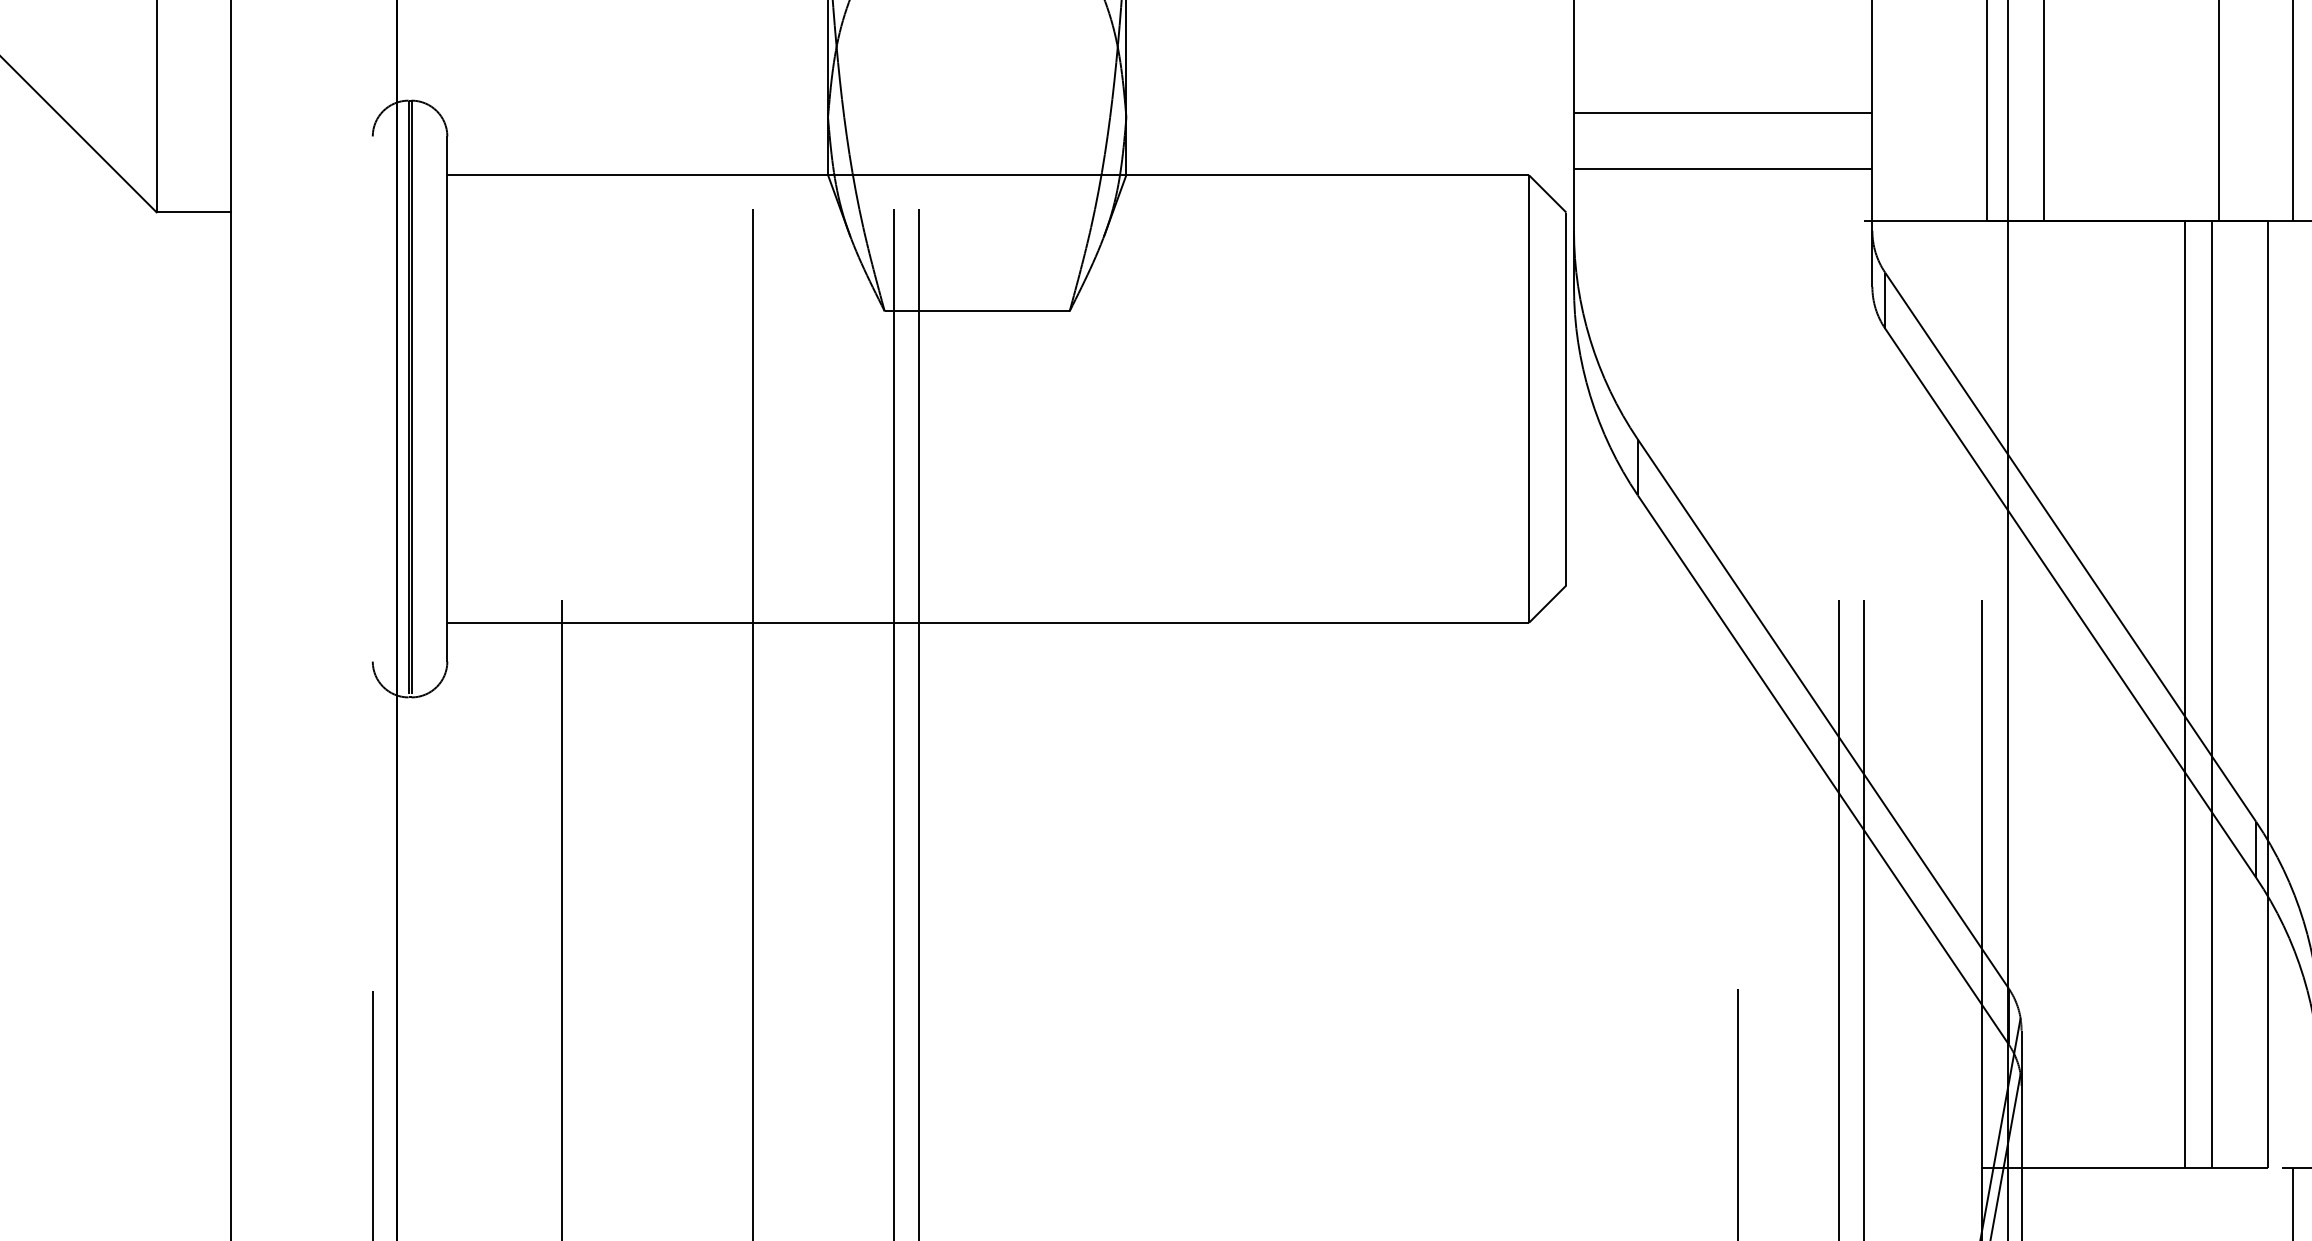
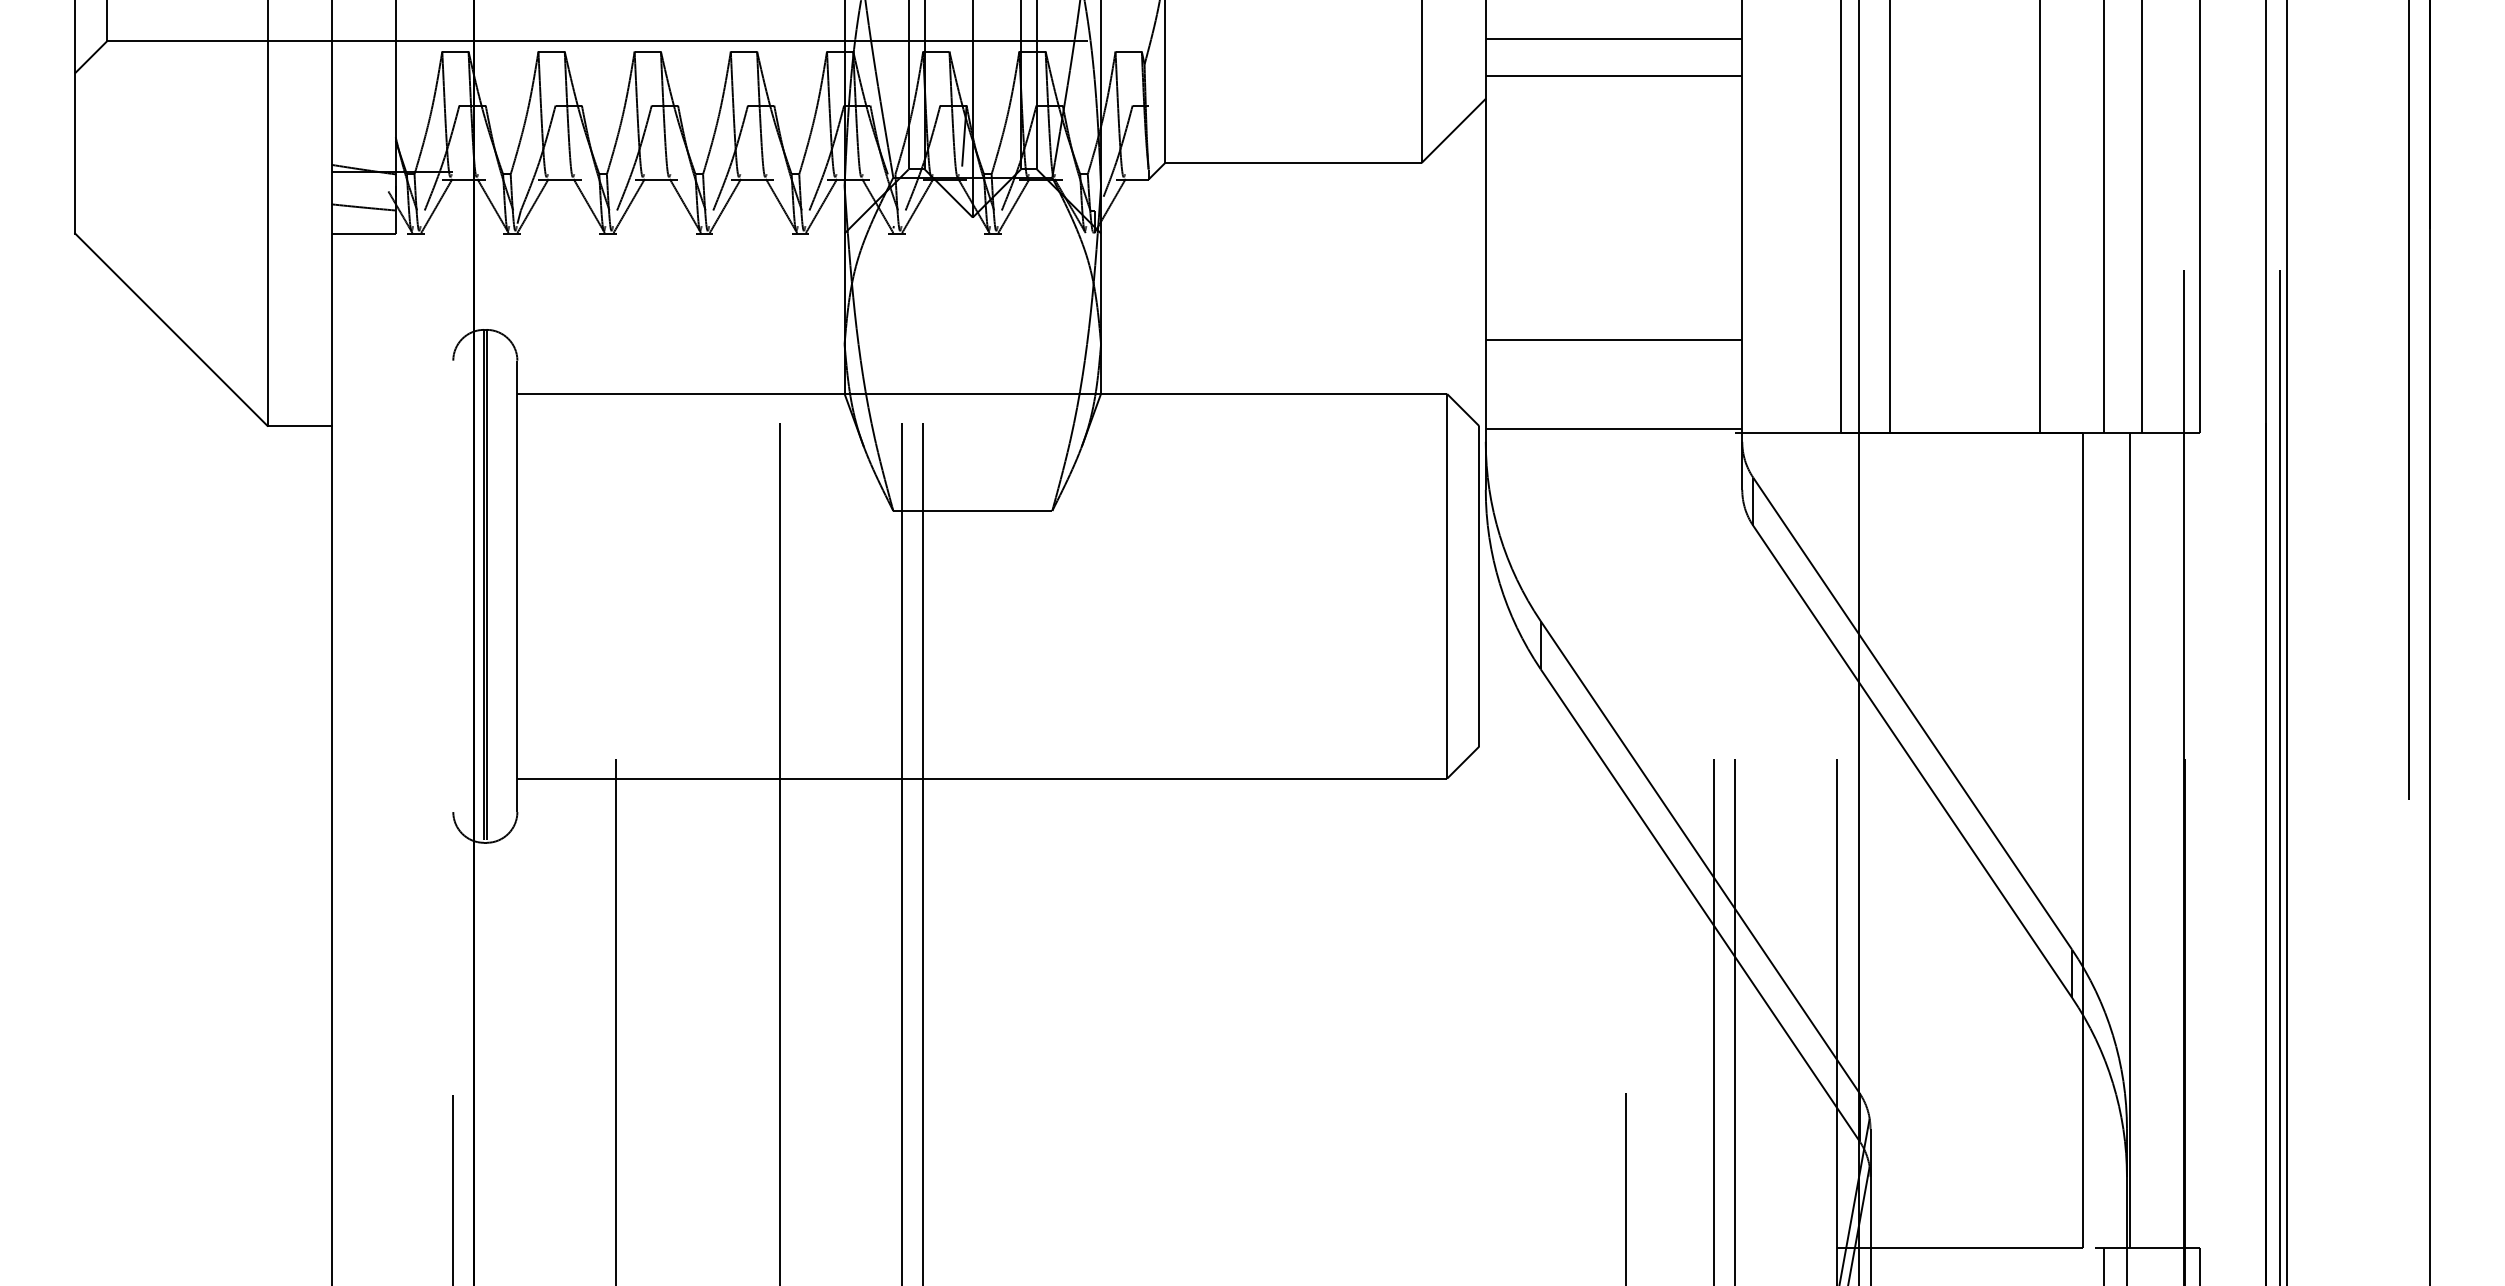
line: (1722, 168) -> (1613, 428), moved
line: (2184, 694) -> (2010, 840), removed
line: (2212, 694) -> (2034, 840), removed

